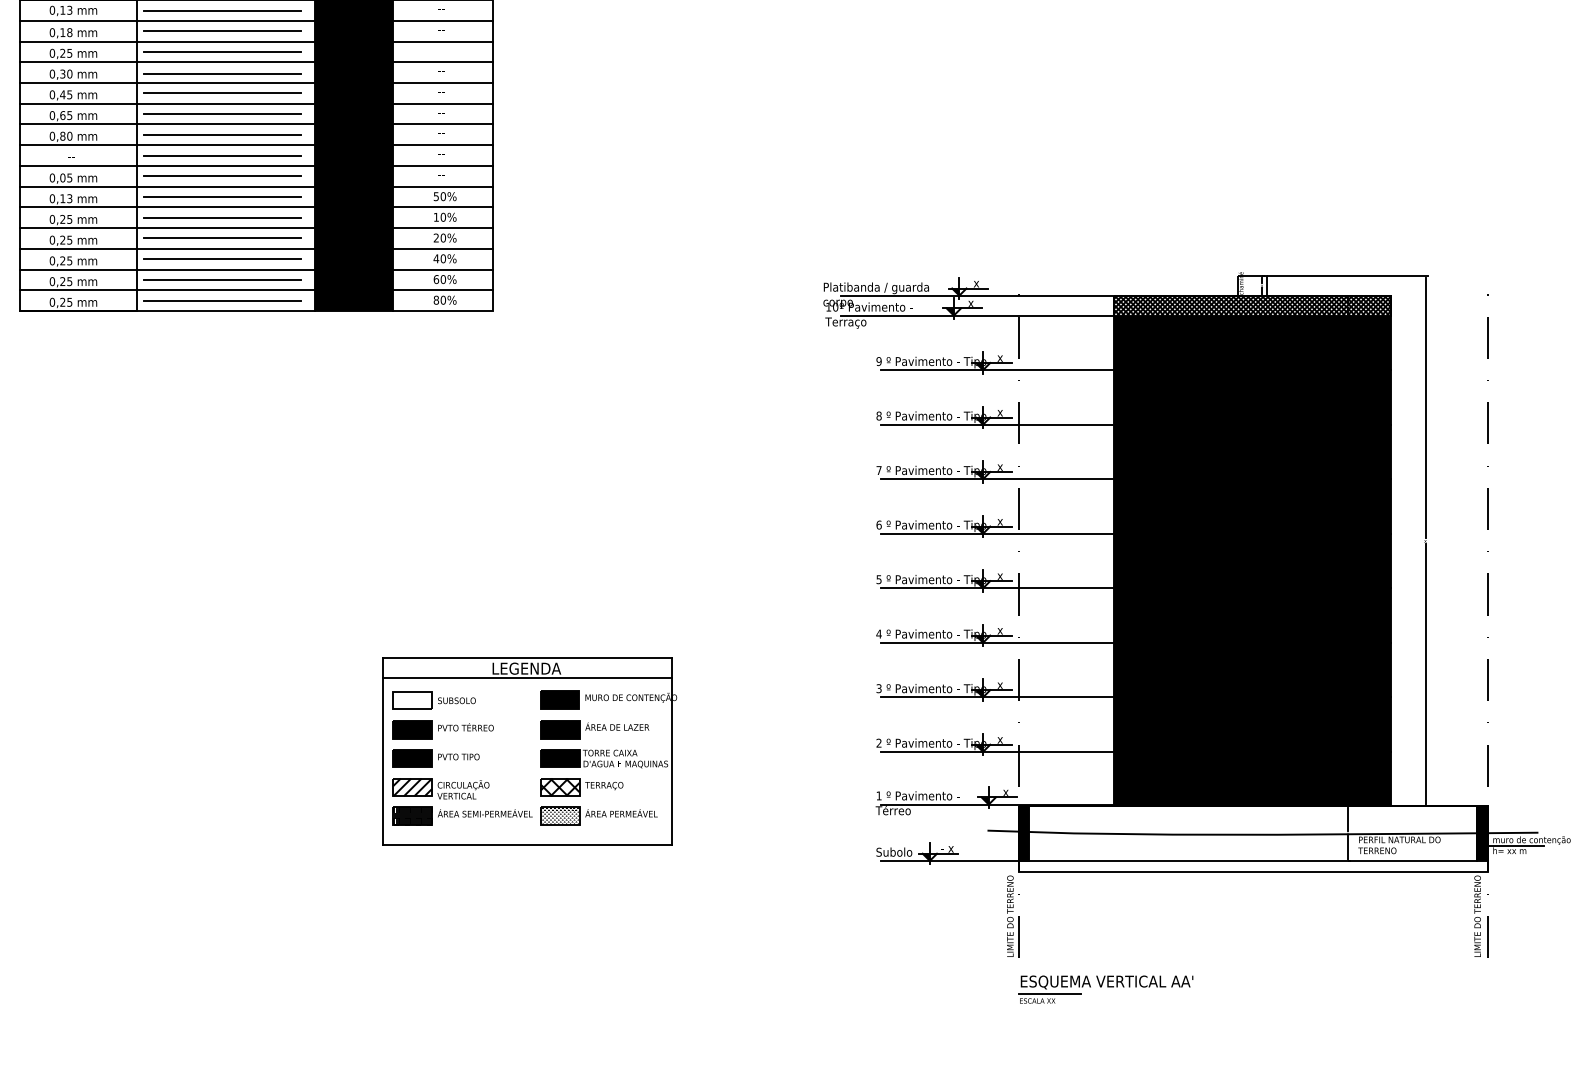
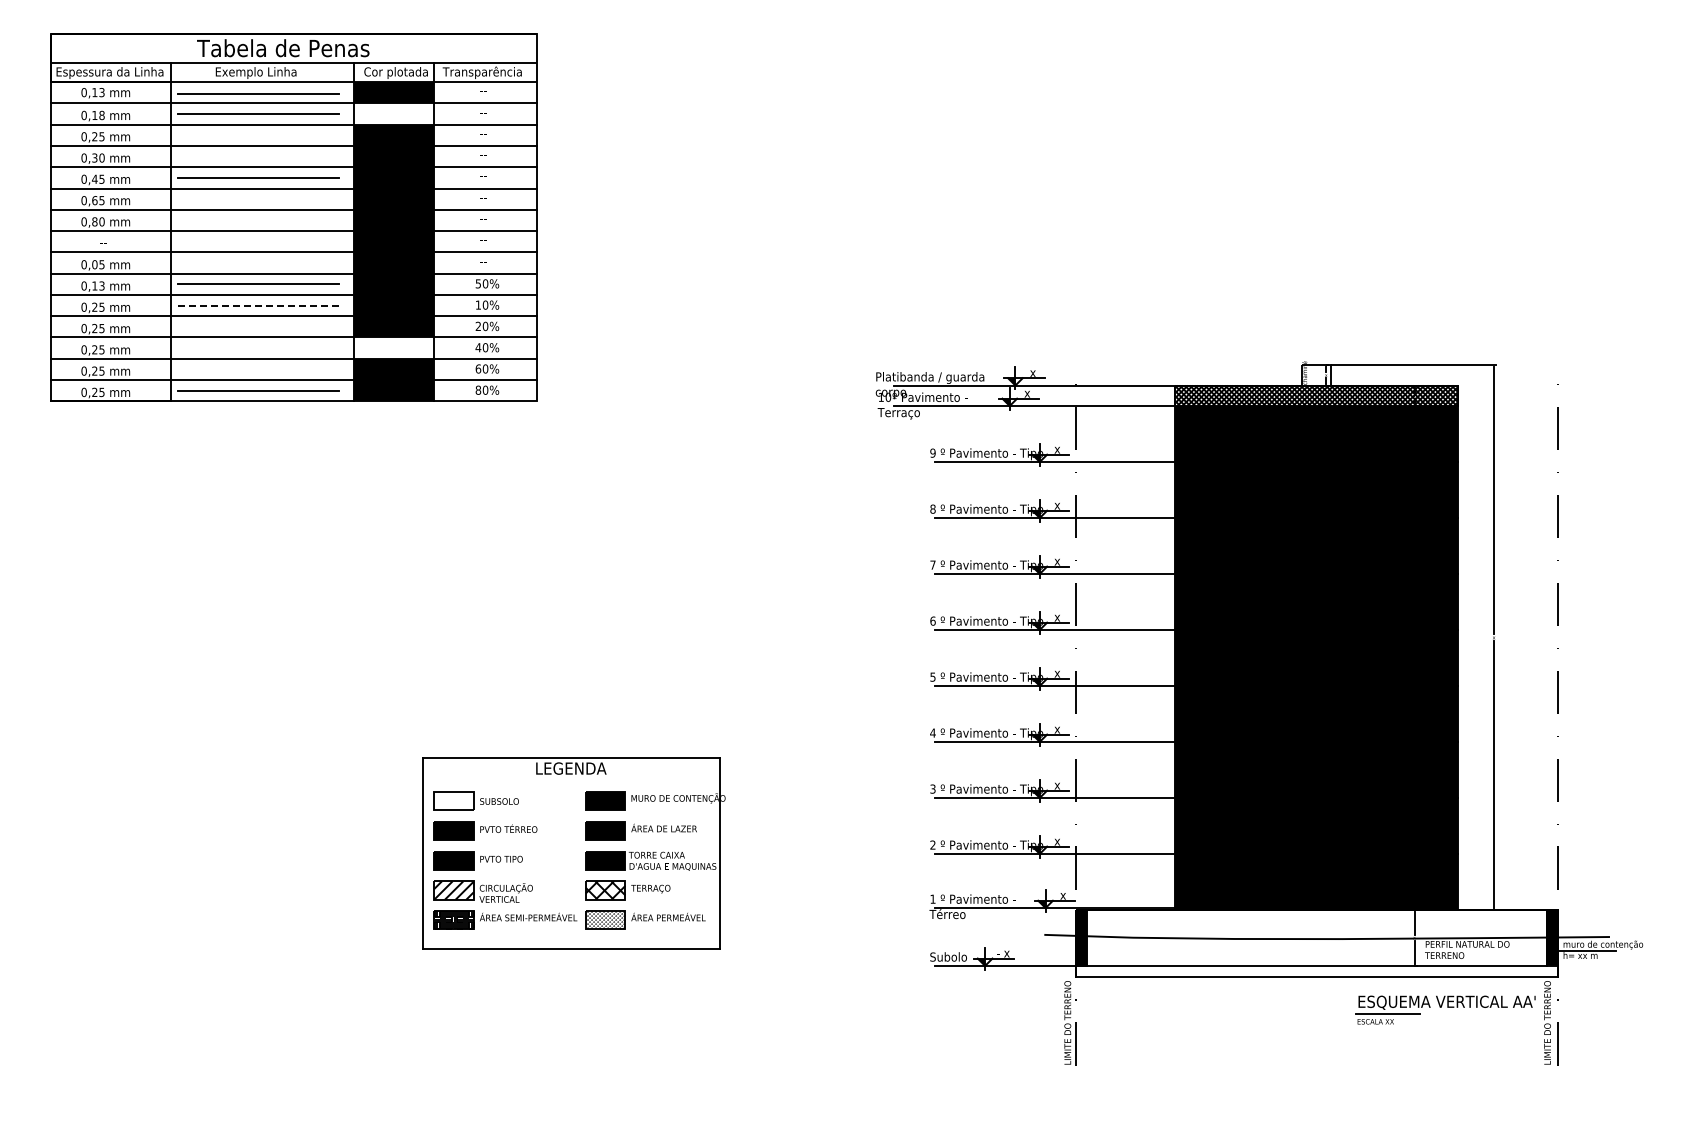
fill: (353, 30) -> (393, 113), removed
line: (222, 52) -> (258, 135), removed
line: (222, 73) -> (258, 157), removed
line: (222, 114) -> (258, 199), removed
line: (222, 134) -> (258, 220), removed
line: (221, 155) -> (257, 241), removed
line: (222, 175) -> (258, 262), removed
line: (222, 217) -> (258, 305), solid -> dashed
line: (222, 238) -> (258, 326), removed
fill: (353, 258) -> (393, 347), removed
line: (222, 259) -> (258, 348), removed
line: (222, 280) -> (258, 369), removed
line: (527, 678) -> (571, 778), removed
part: (1105, 989) -> (1445, 1009), moved

